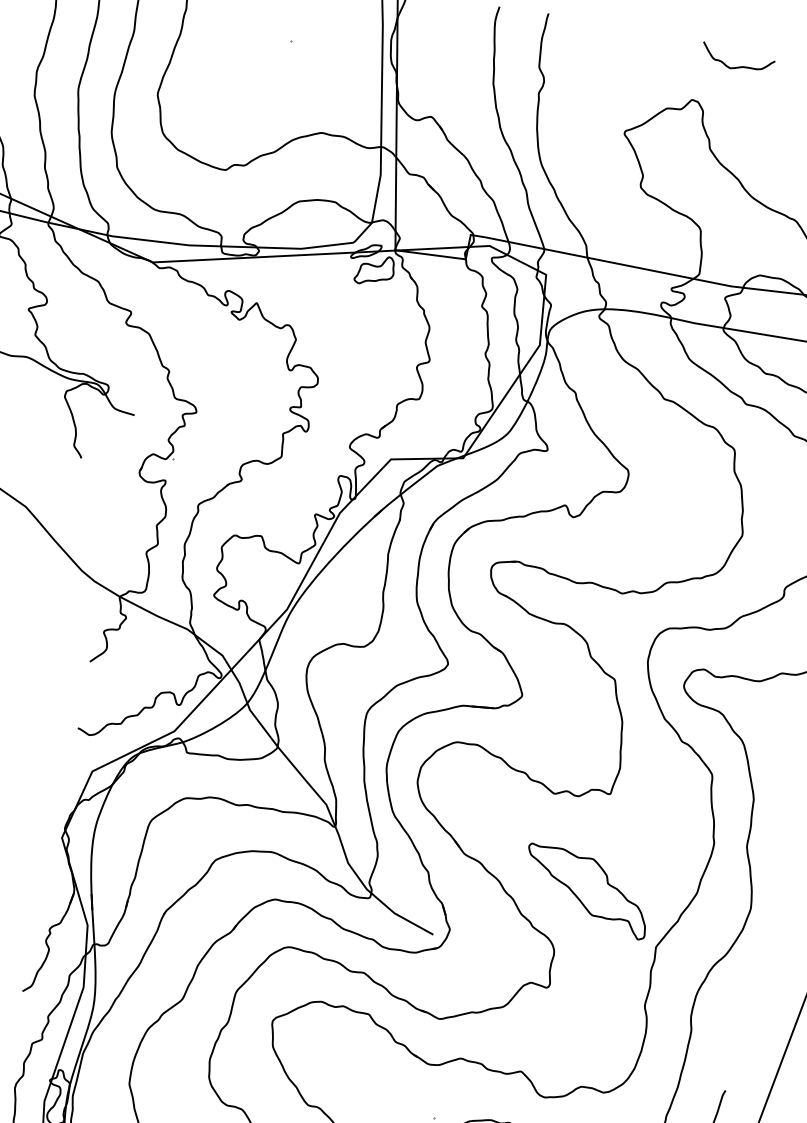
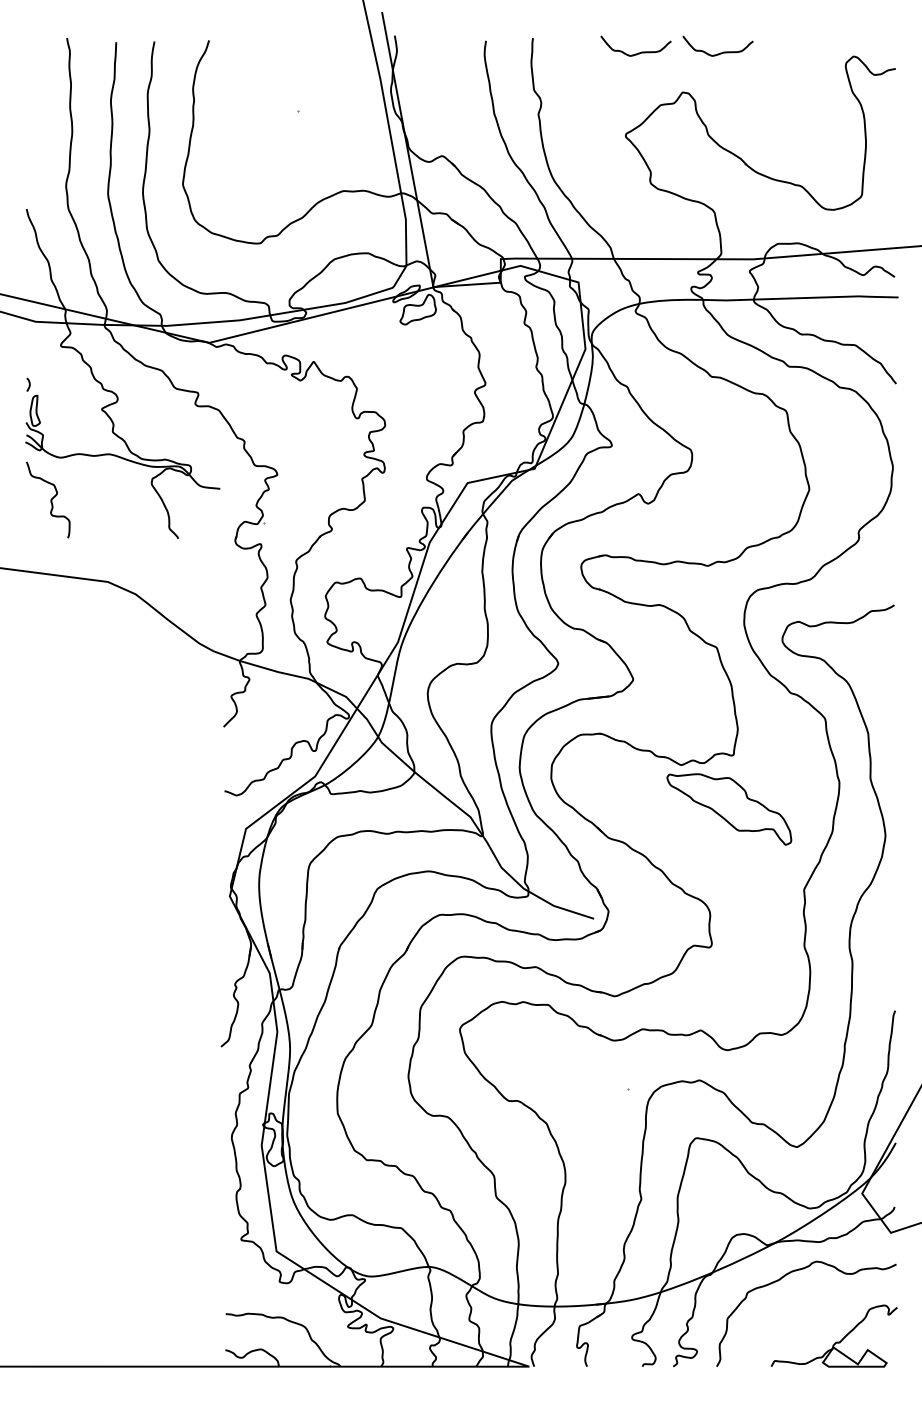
curve: (654, 49) -> (638, 52), added
part: (586, 891) -> (729, 809), moved

